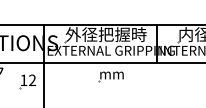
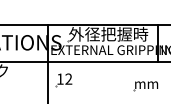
part: (110, 76) -> (145, 86), moved
part: (27, 81) -> (63, 80), moved

